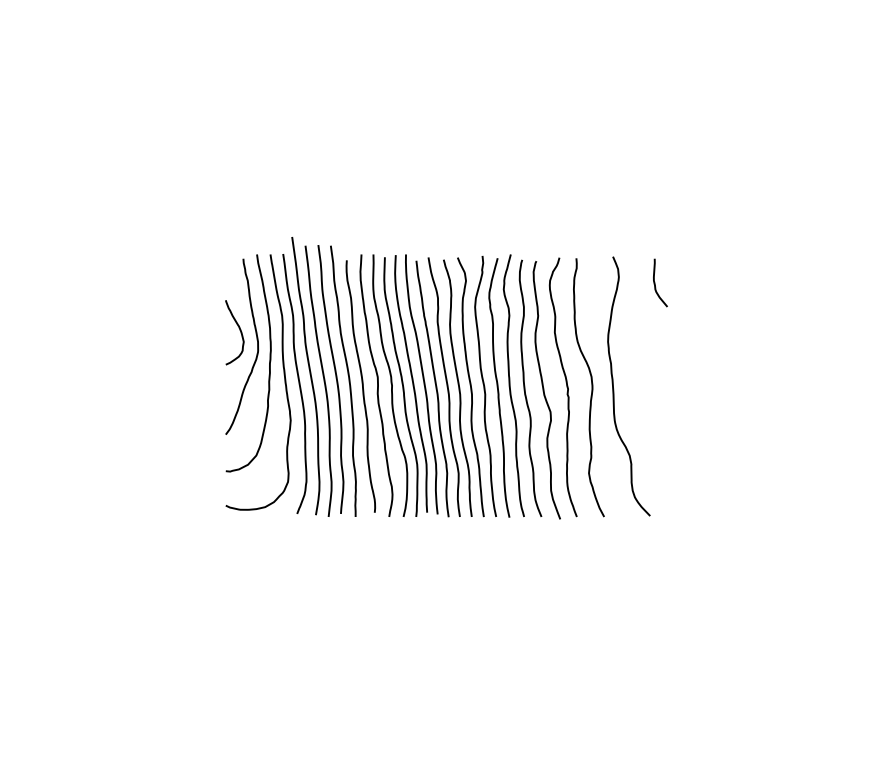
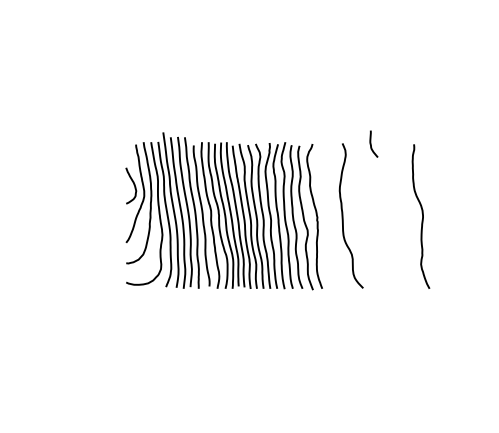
curve: (655, 281) -> (371, 143), moved
curve: (591, 387) -> (422, 216), moved

